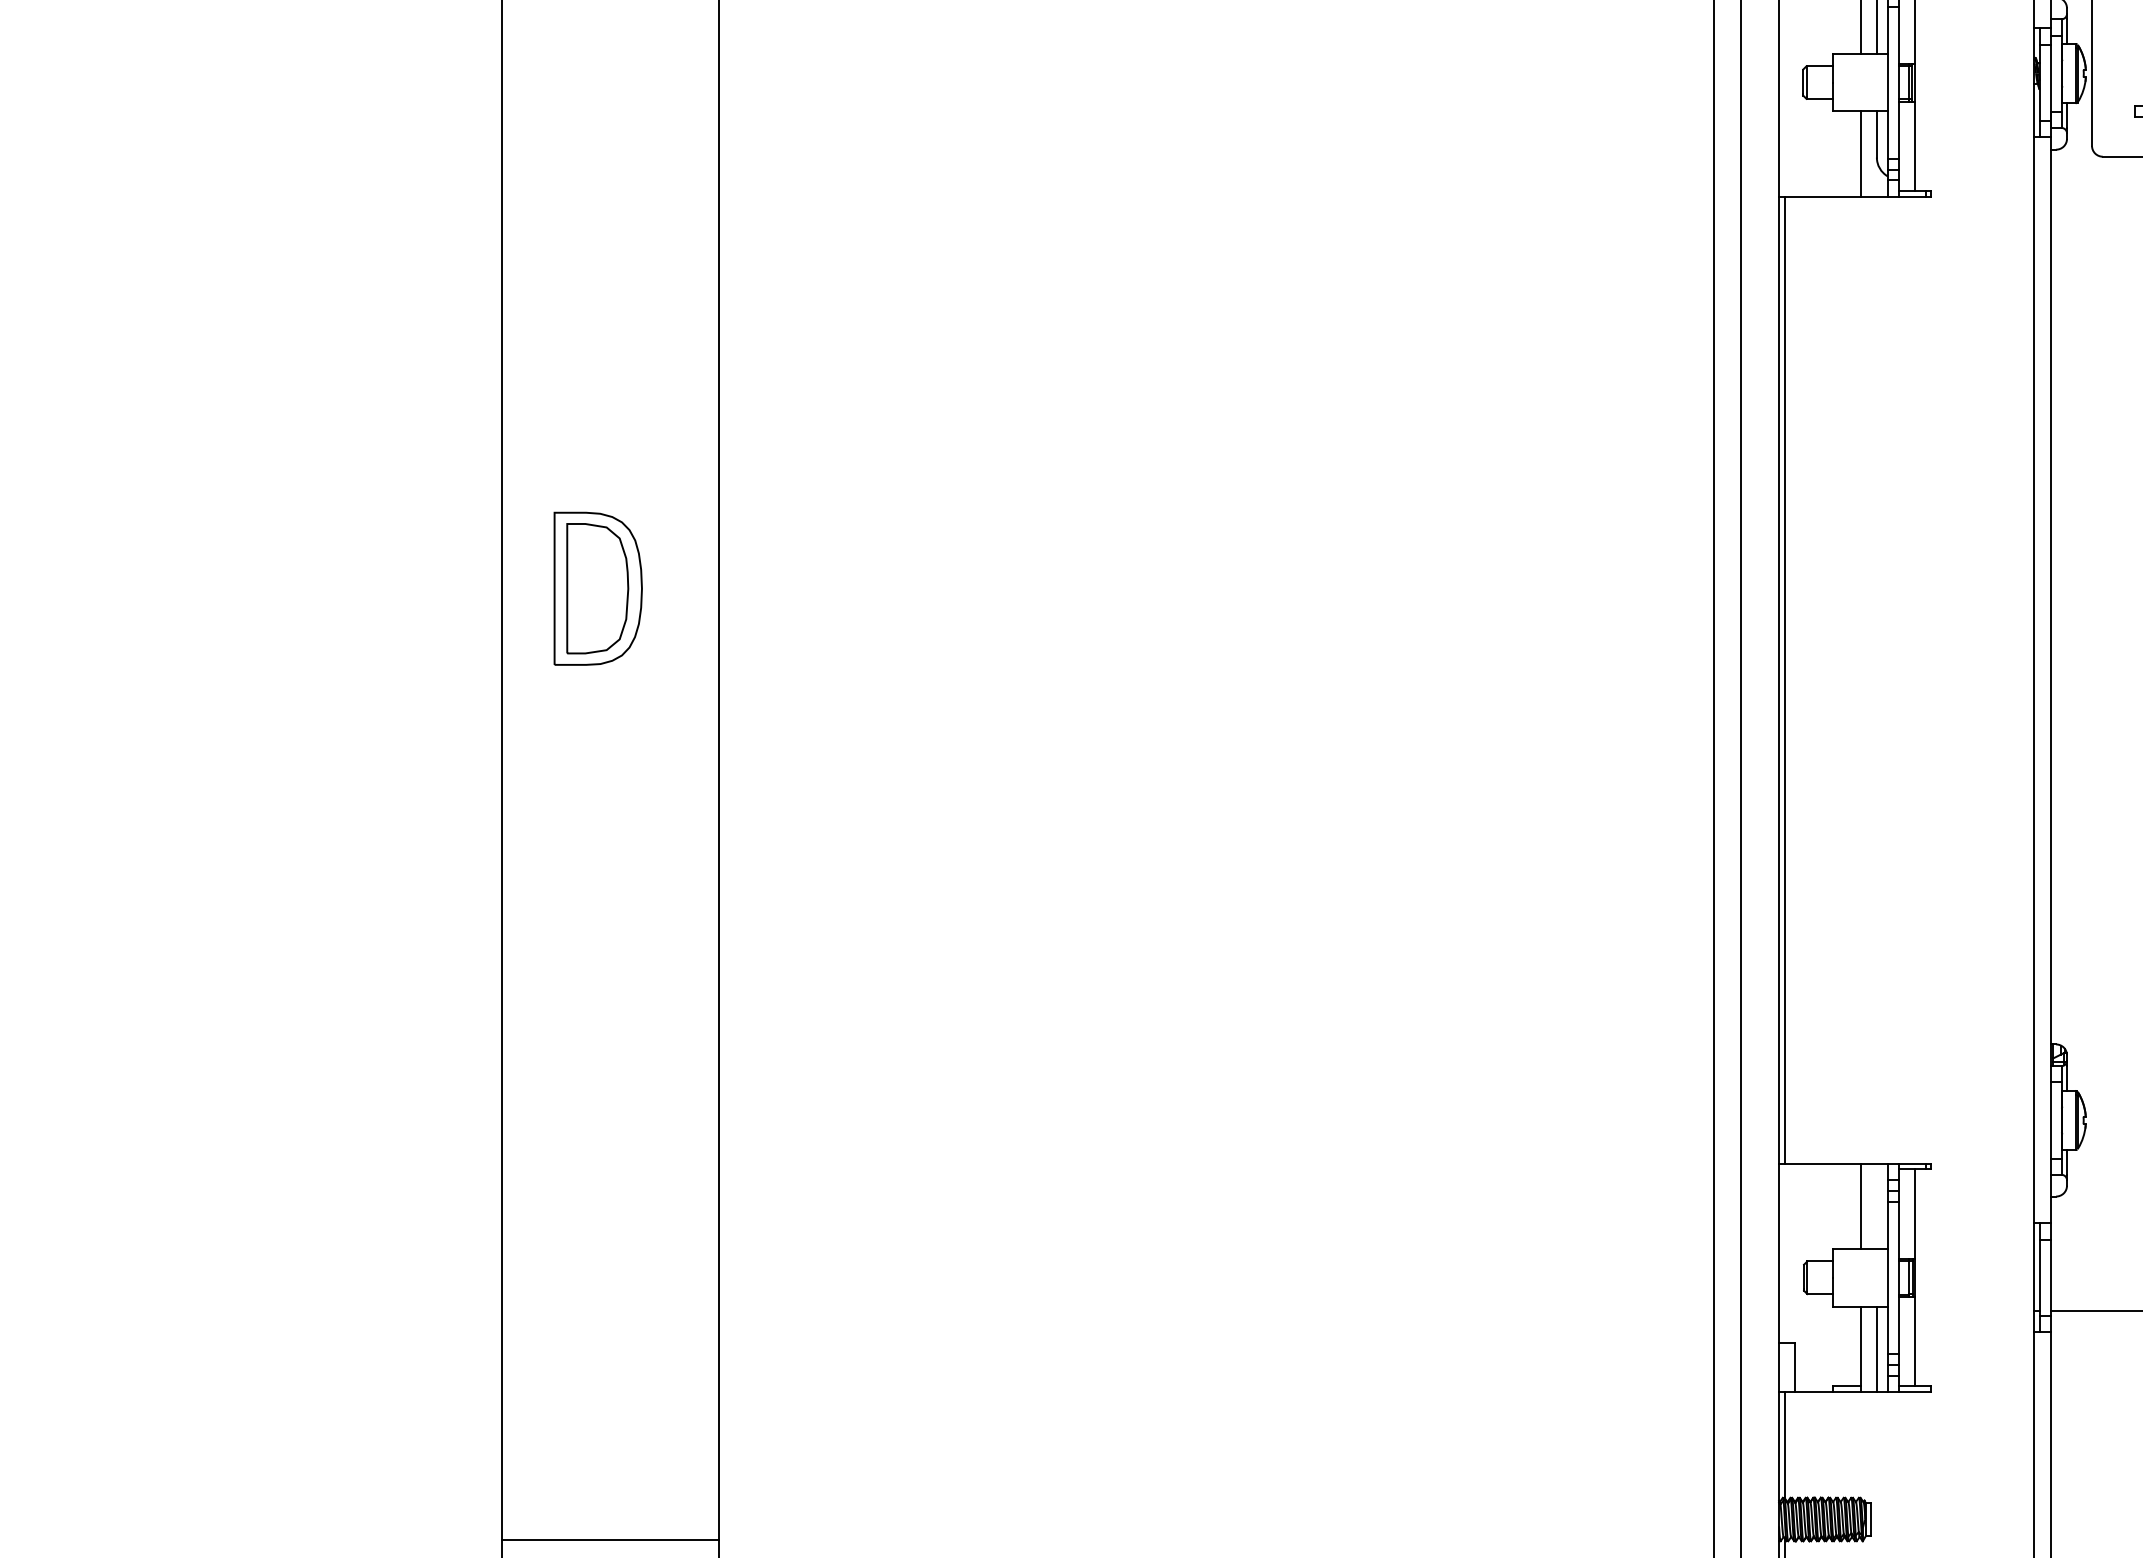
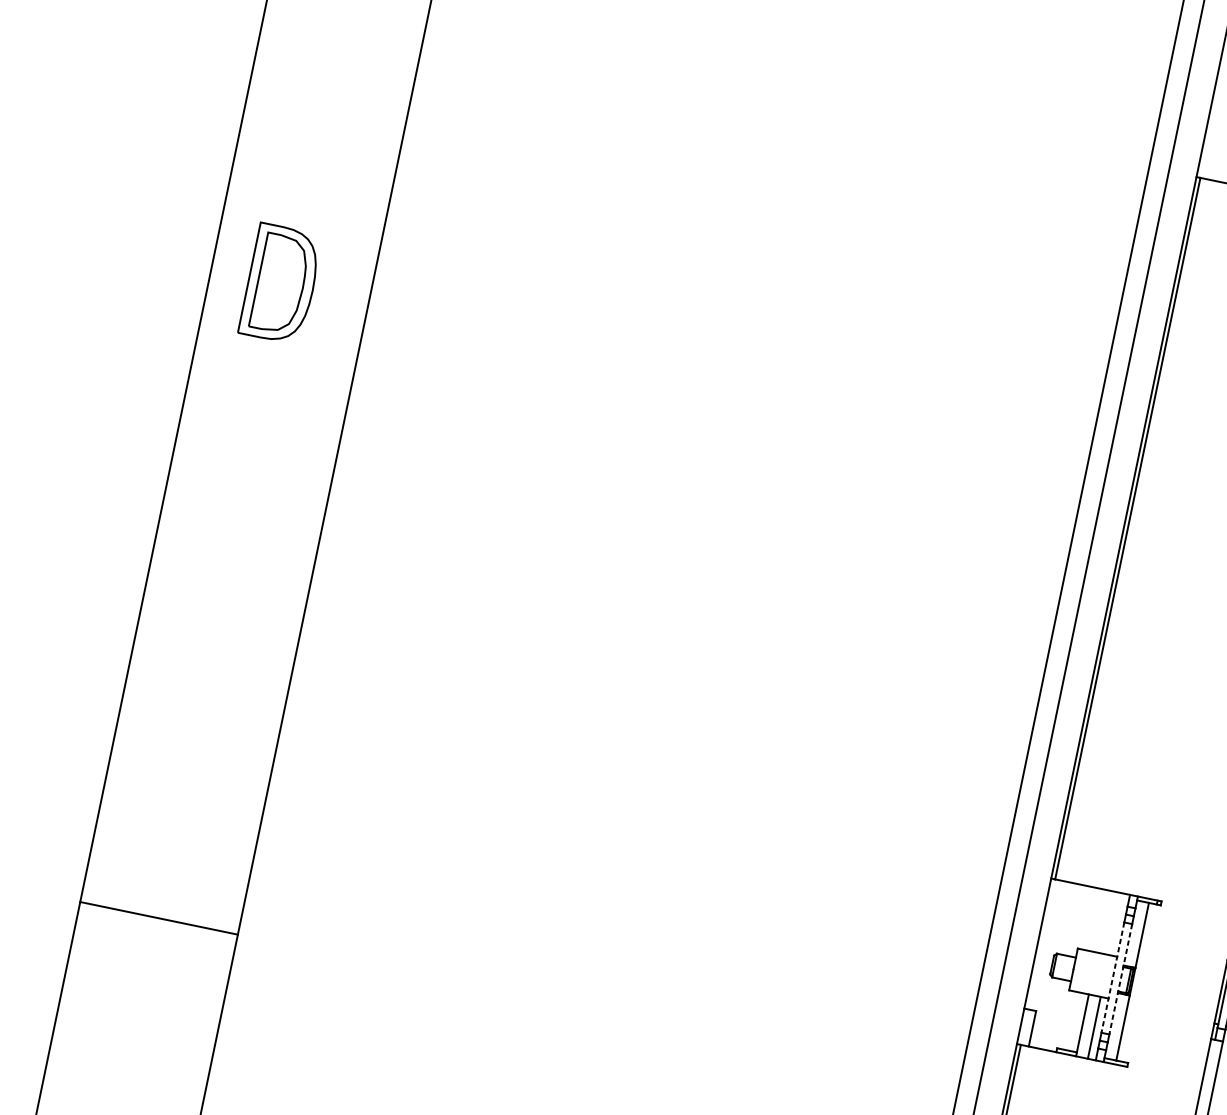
line: (1860, 1205) -> (1104, 921), removed
line: (1887, 1278) -> (1112, 978), solid -> dashed
line: (1898, 1278) -> (1120, 979), solid -> dashed
line: (610, 1540) -> (158, 918), moved

